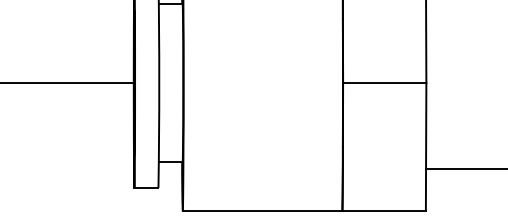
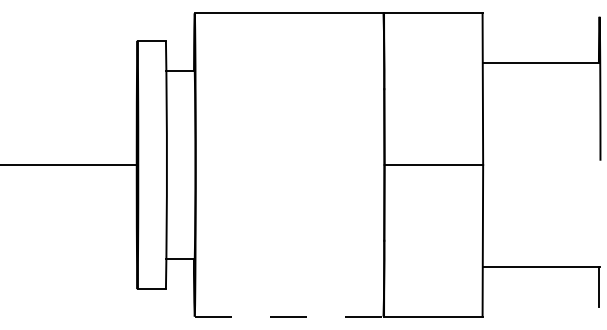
line: (262, 210) -> (289, 316), solid -> dashed

